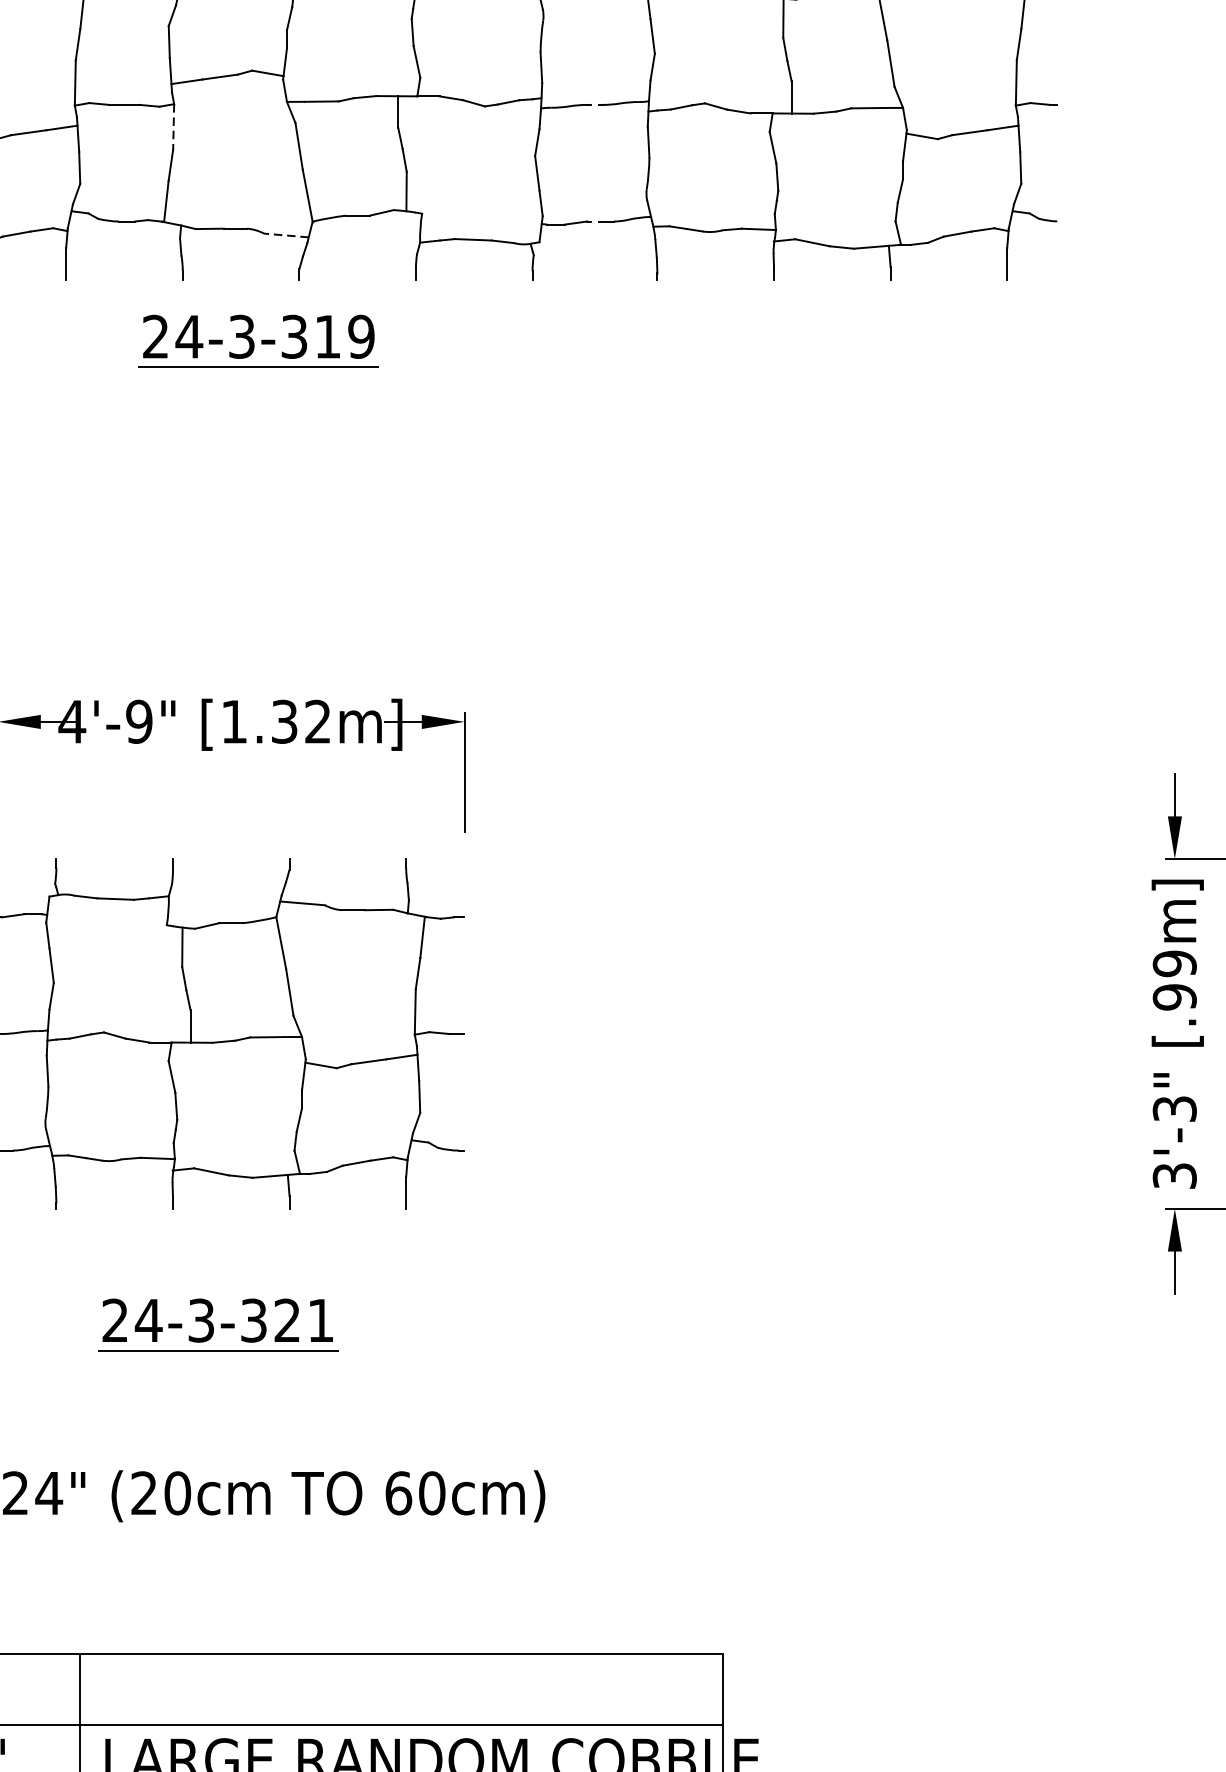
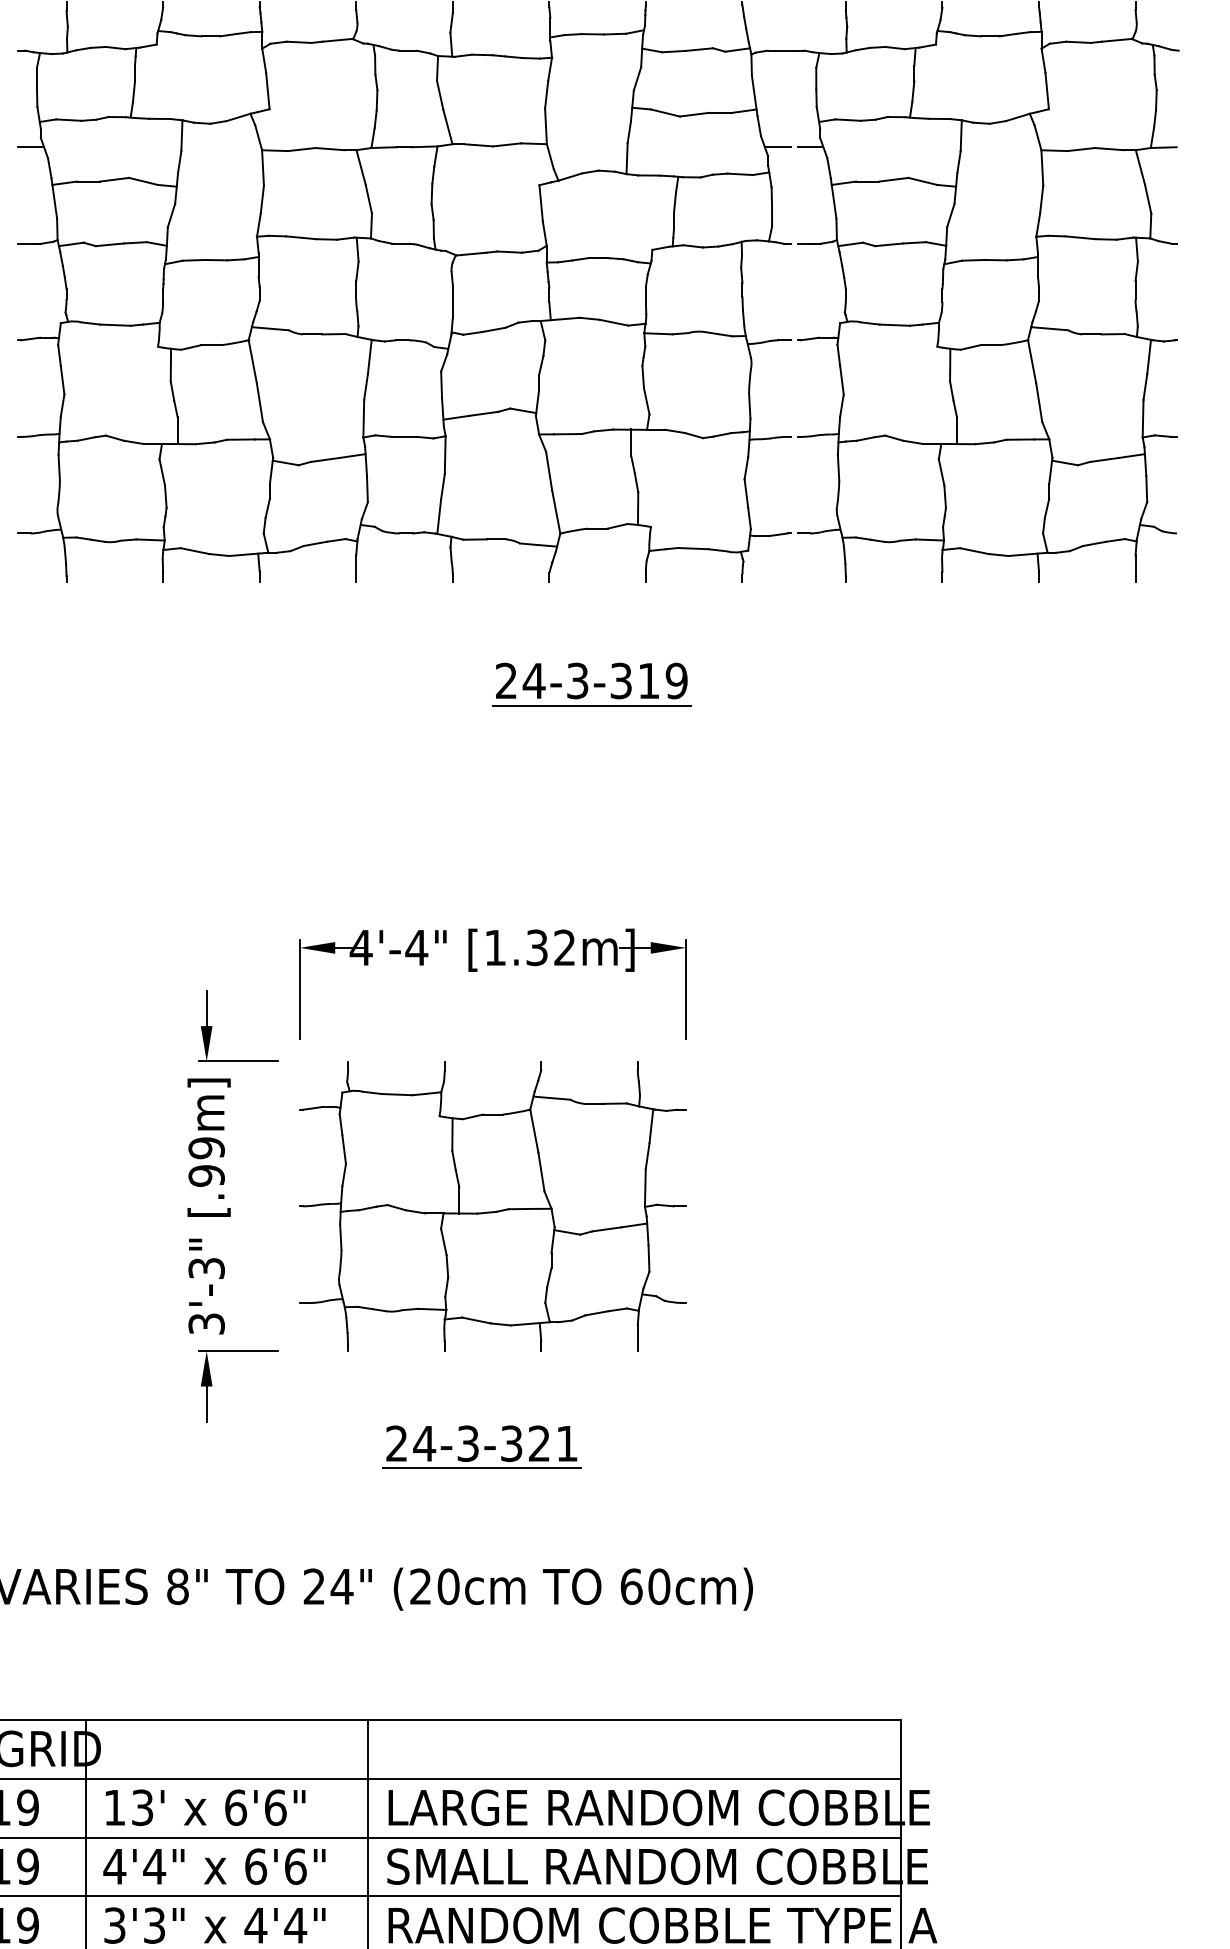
line: (173, 127) -> (445, 455), dashed -> solid
line: (286, 236) -> (538, 545), dashed -> solid
part: (258, 341) -> (591, 684), moved
text: (138, 721) -> (416, 947), 4'-9" -> 4'-4"

